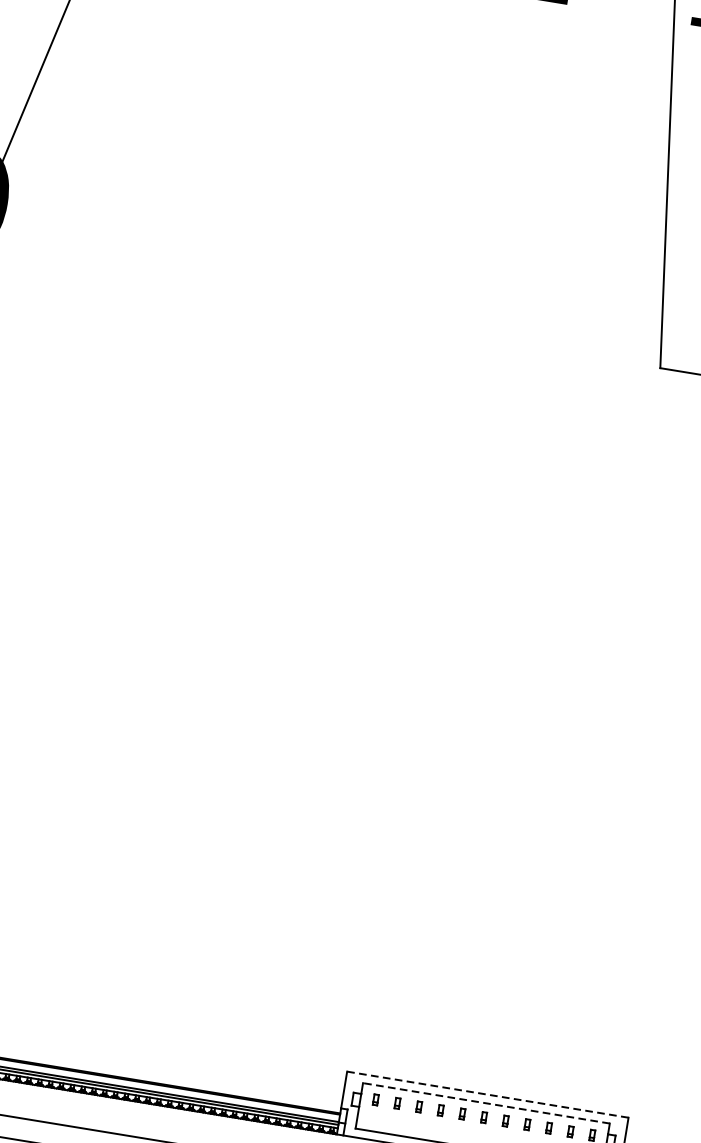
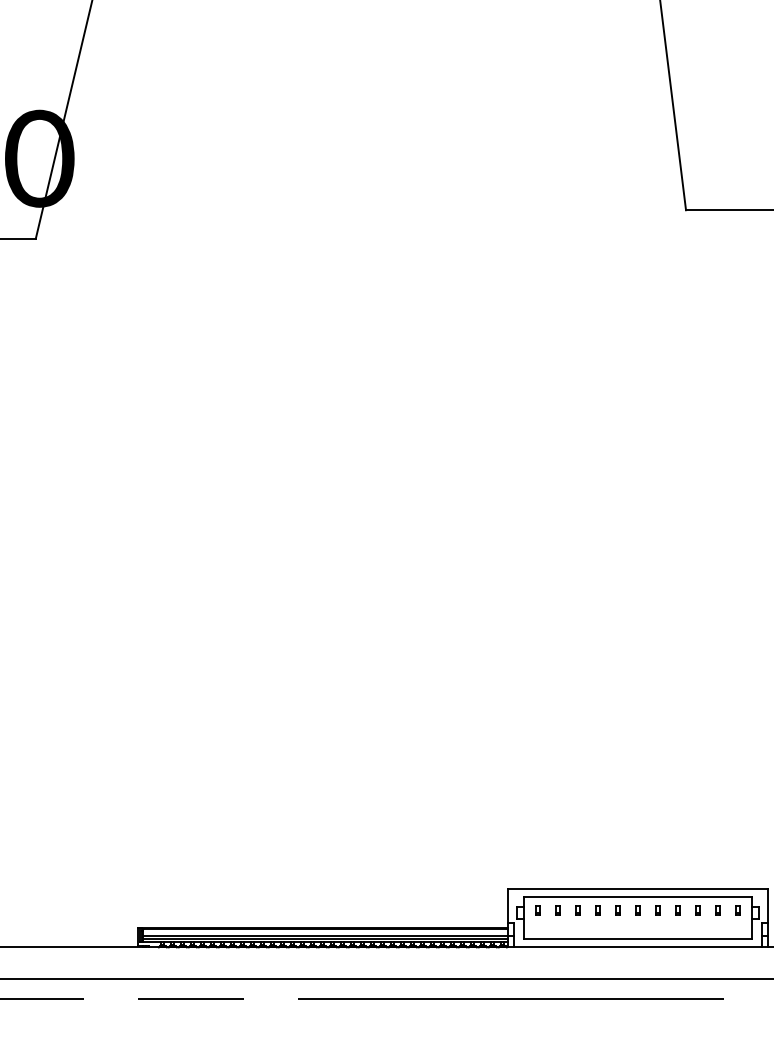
line: (487, 1094) -> (637, 889), dashed -> solid
line: (485, 1103) -> (637, 897), dashed -> solid

